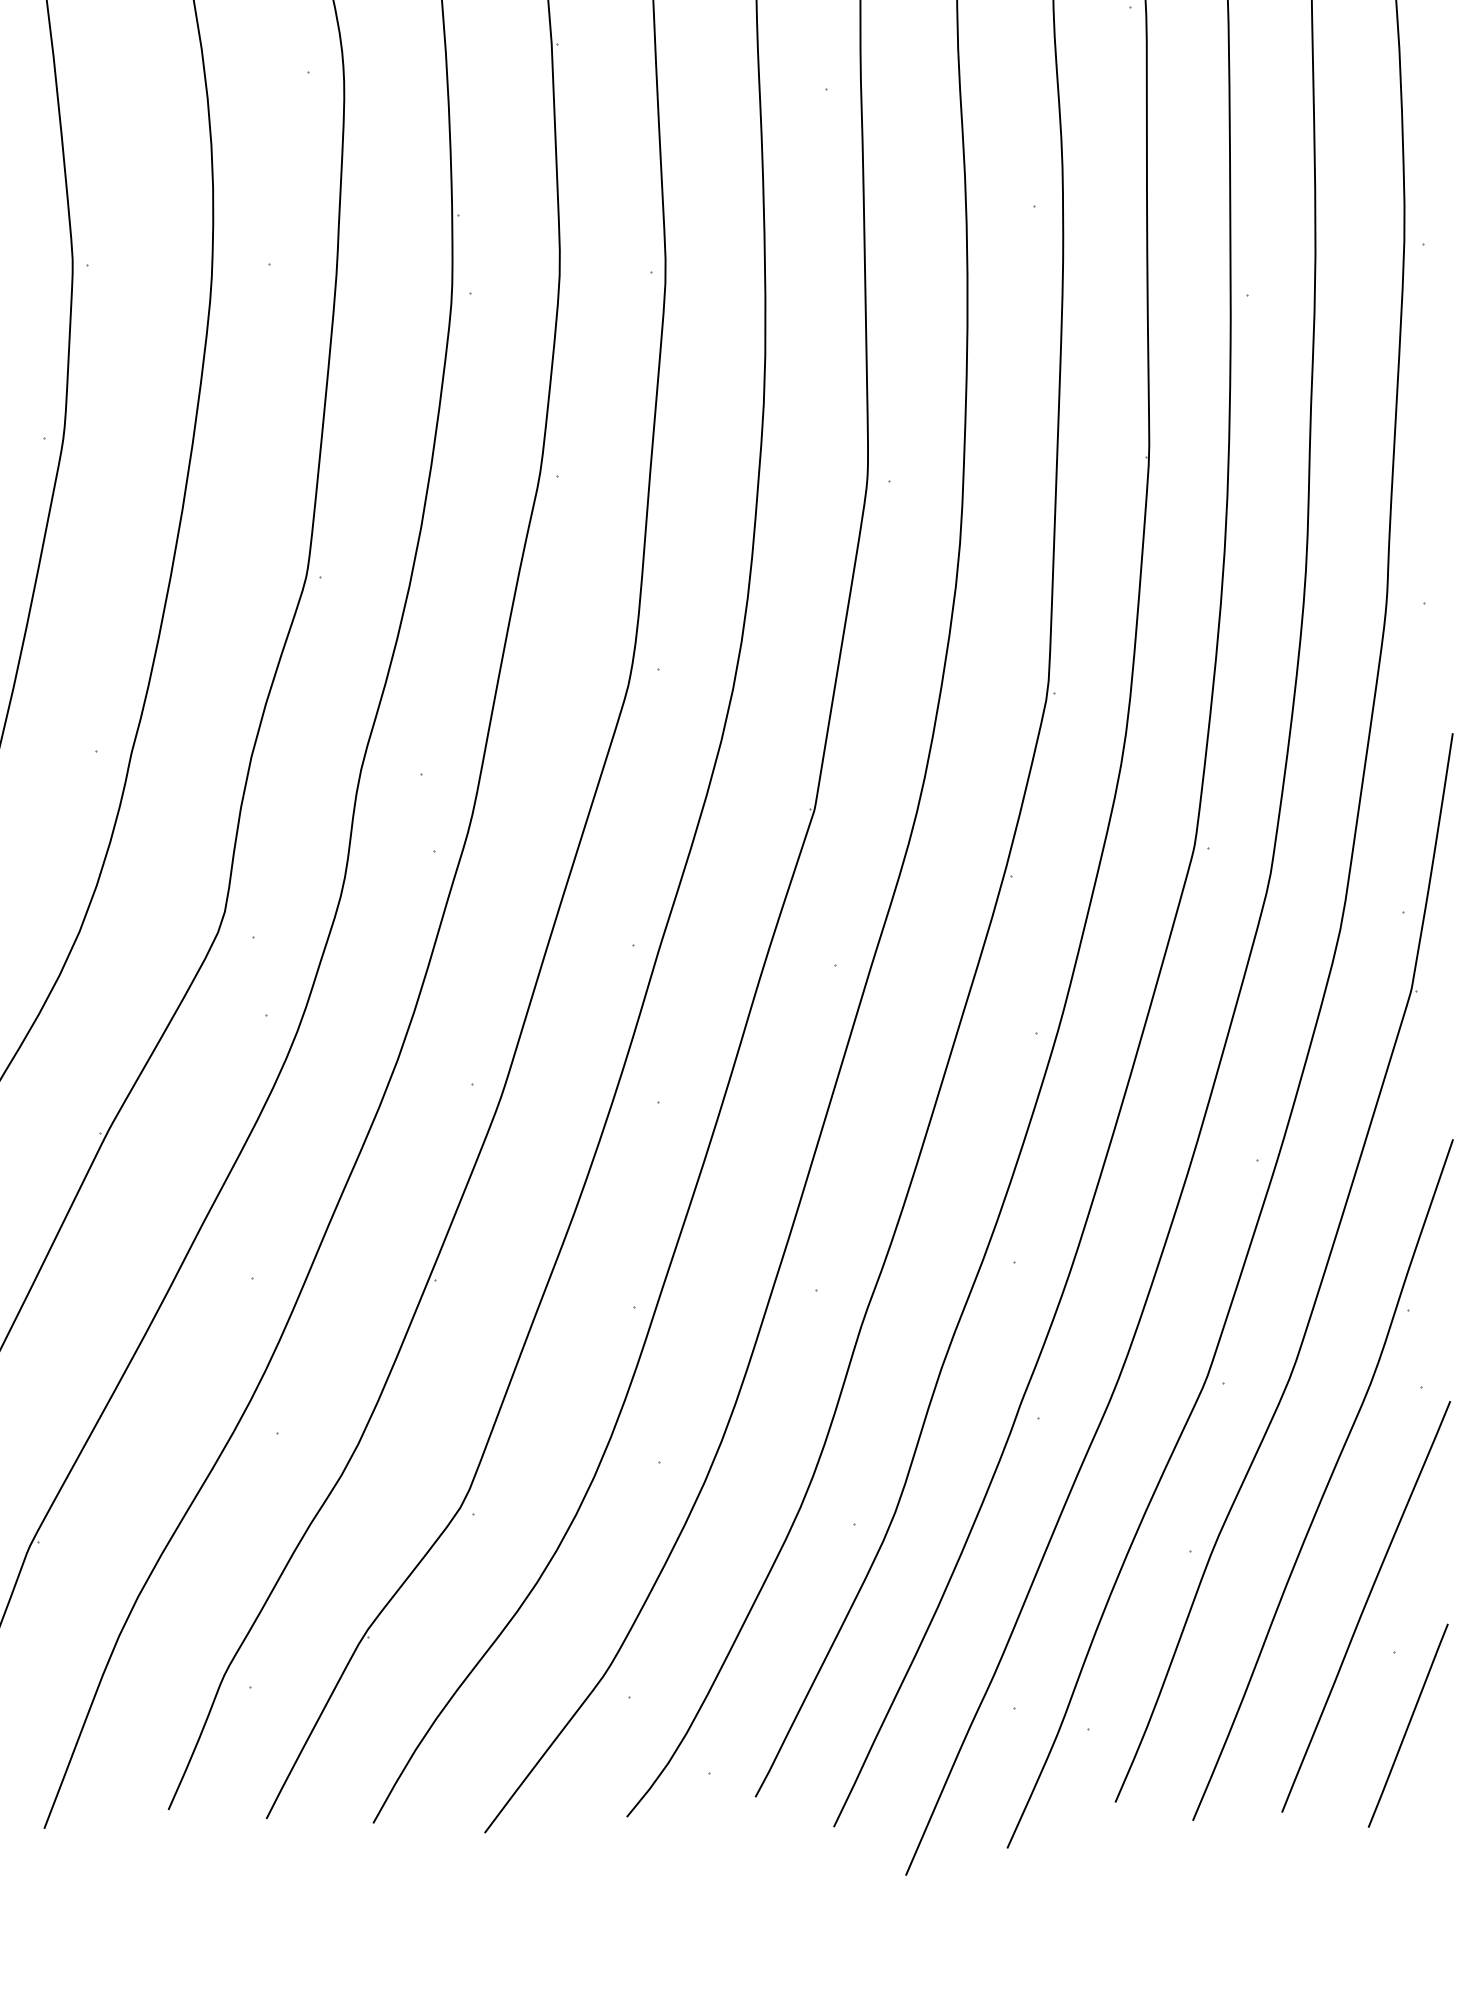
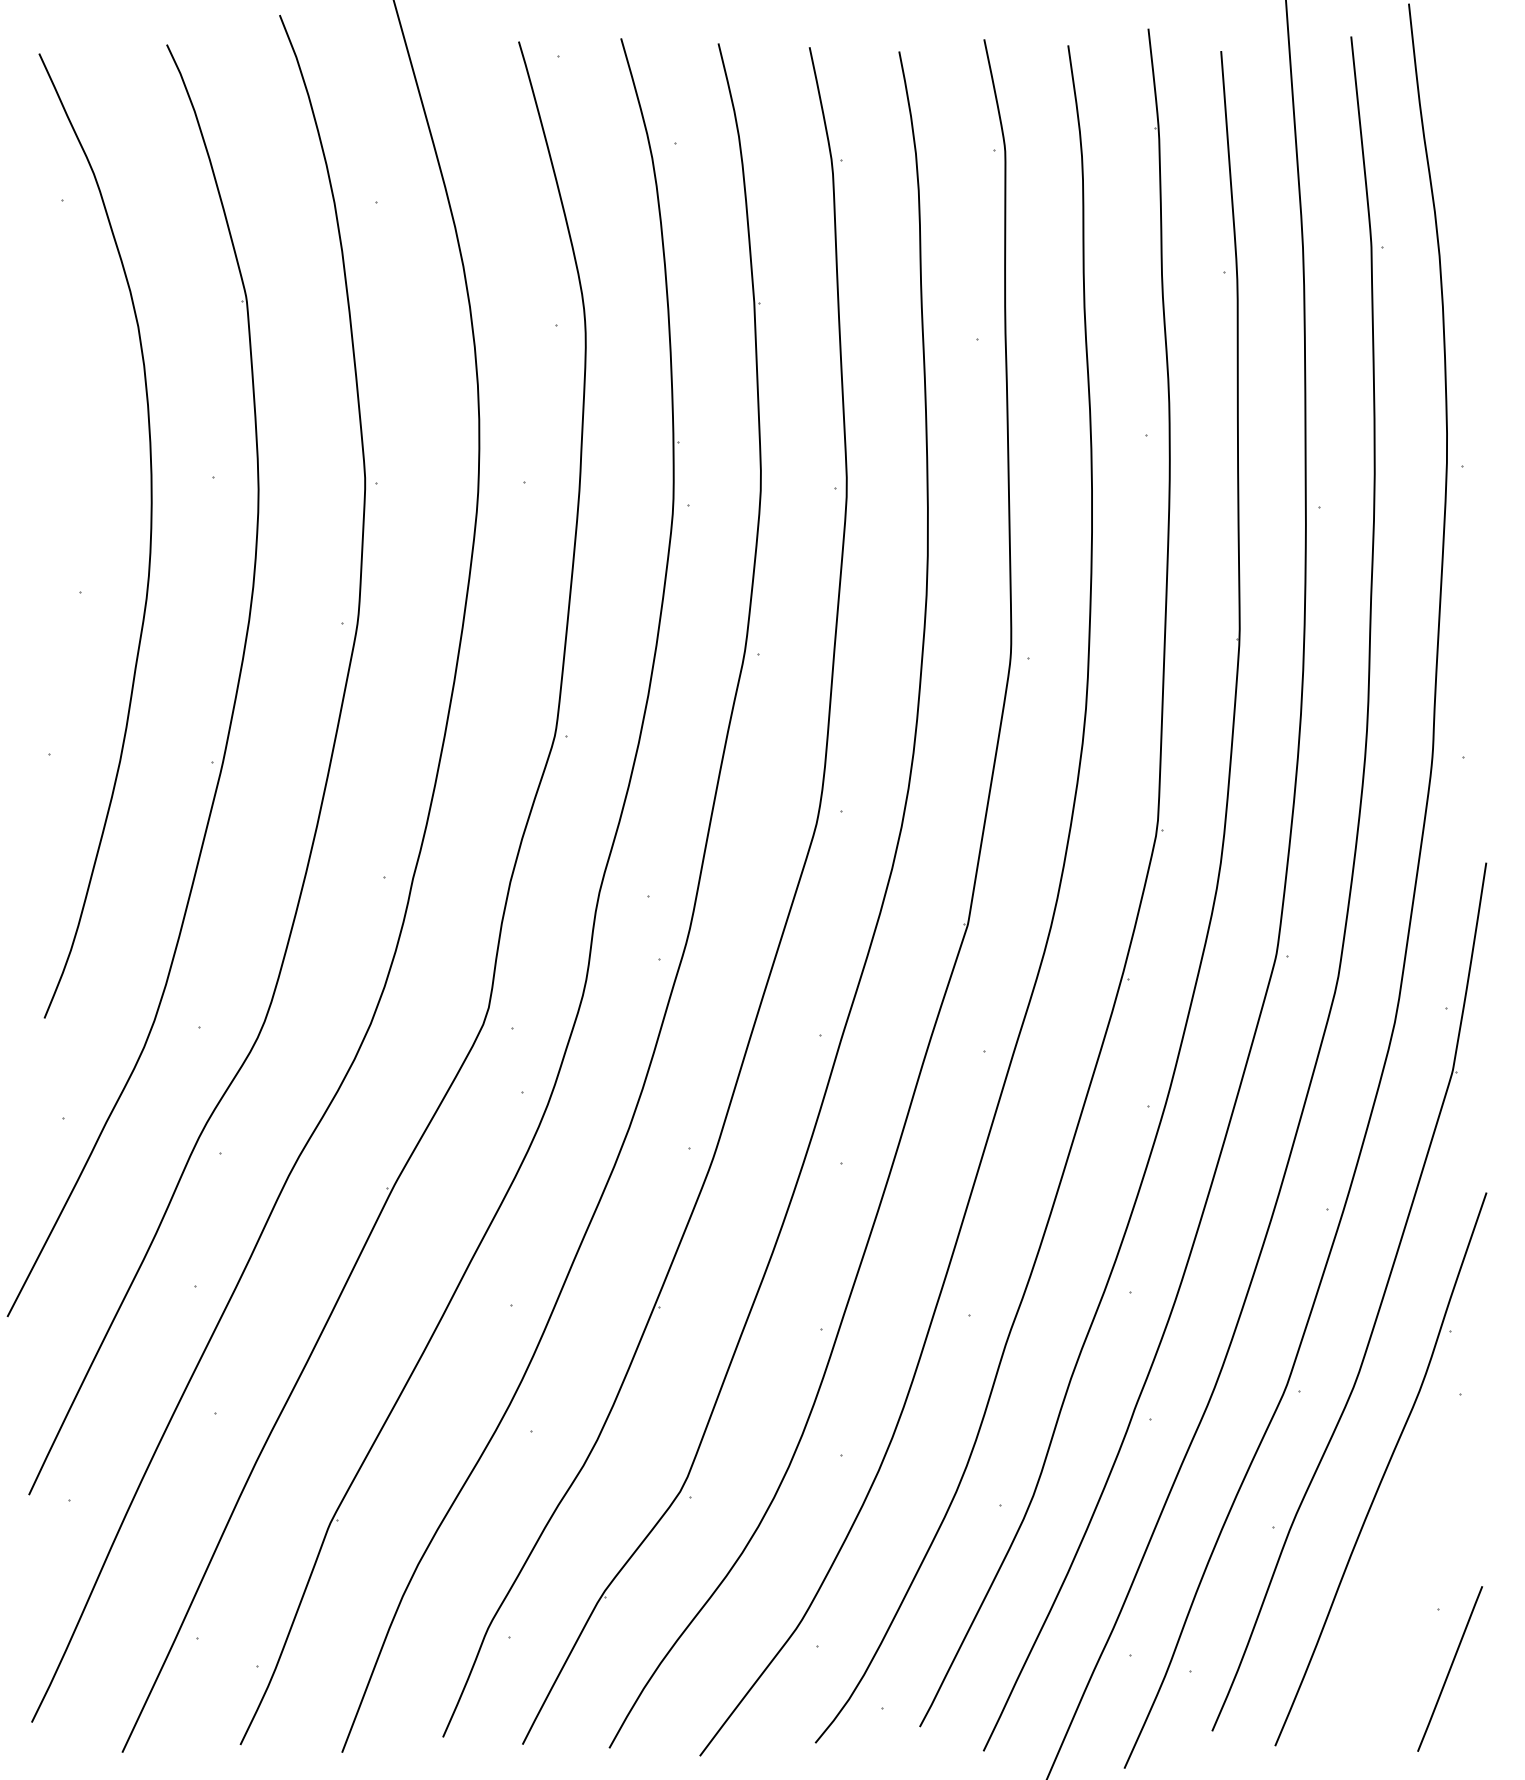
curve: (1365, 1606) -> (1415, 1572), removed

